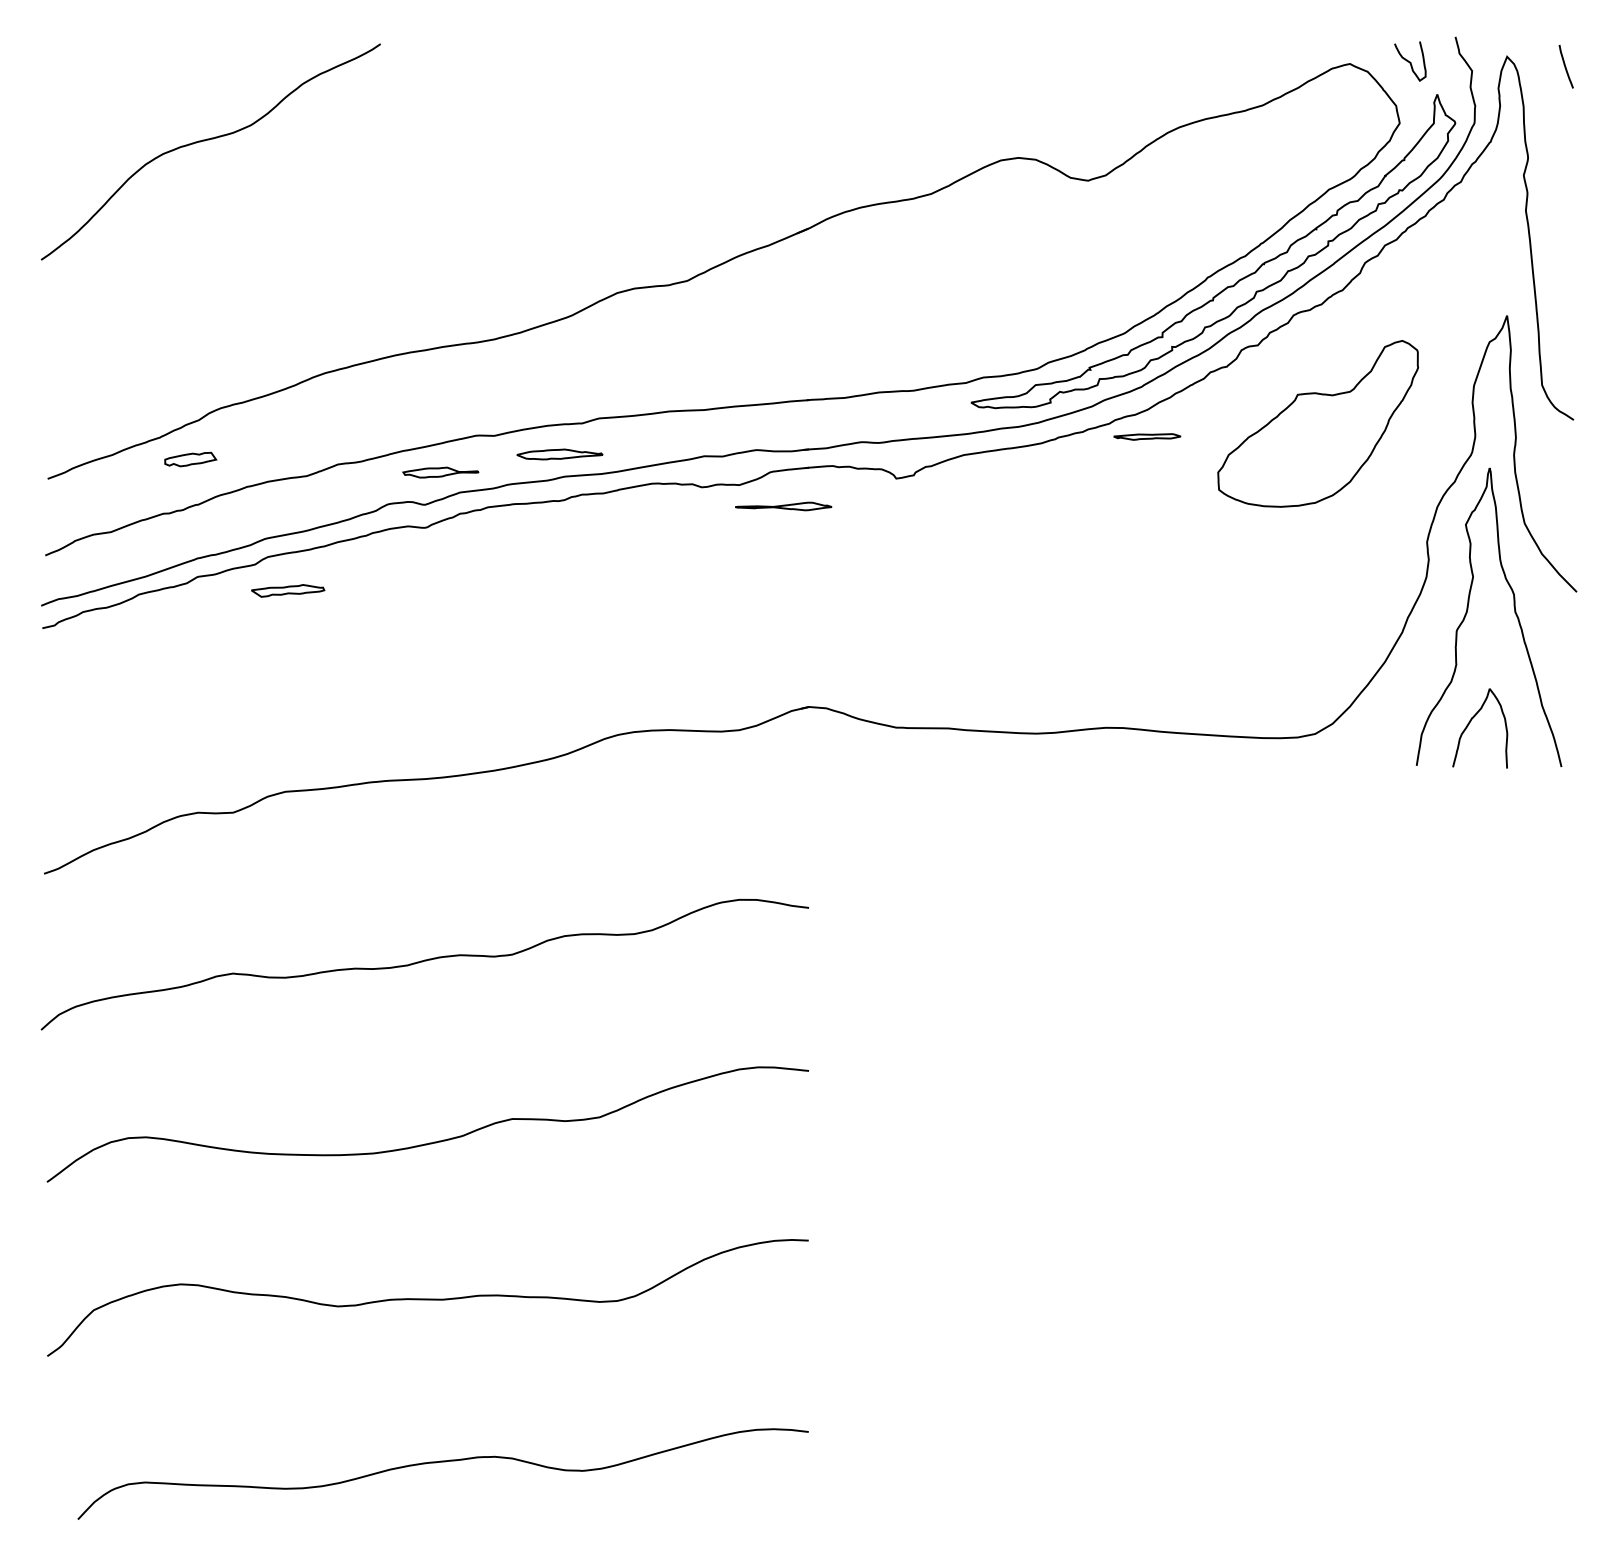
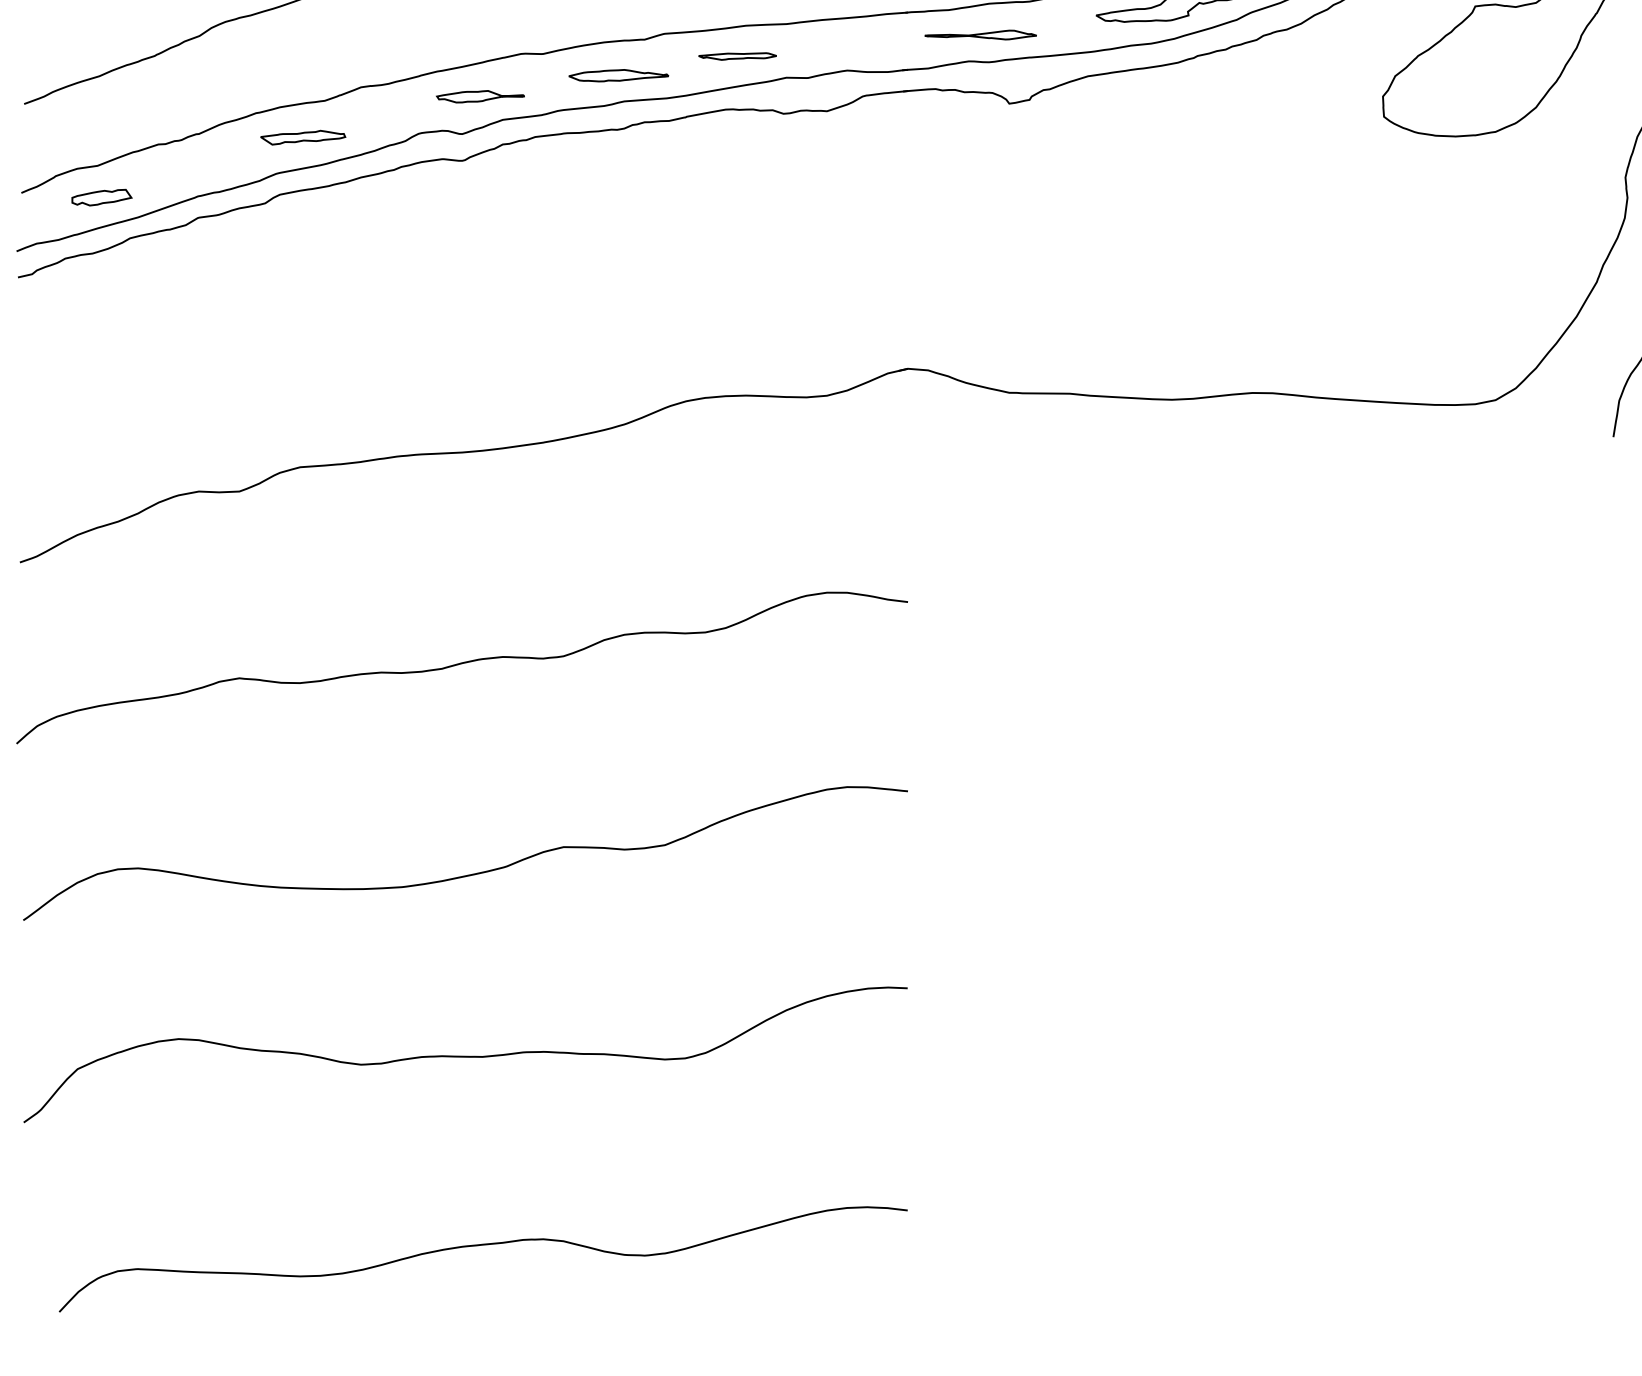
part: (1147, 436) -> (737, 55), moved
part: (190, 459) -> (101, 197), moved
part: (783, 506) -> (980, 35), moved
part: (288, 590) -> (303, 137), moved

